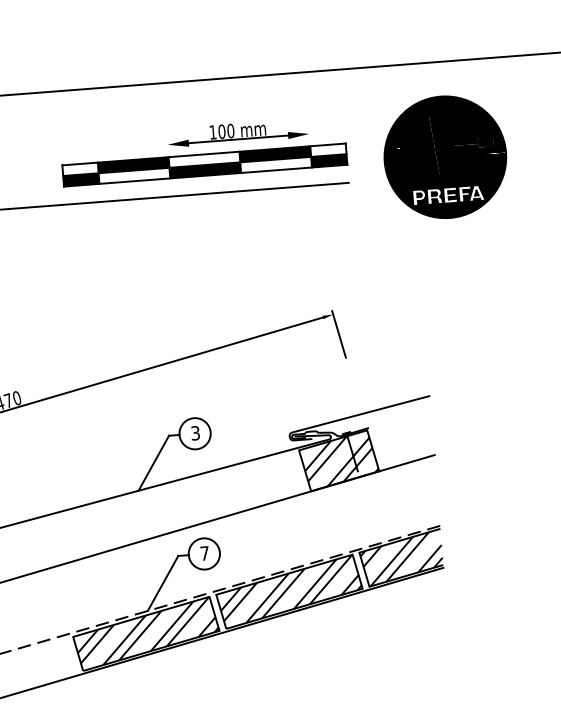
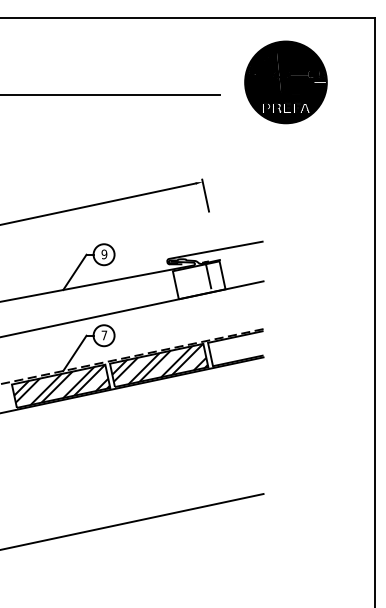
part: (203, 150) -> (124, 65), removed
text: (195, 433) -> (104, 254), 3 -> 9
hatch: (338, 461) -> (198, 280), removed
hatch: (400, 559) -> (235, 349), removed

